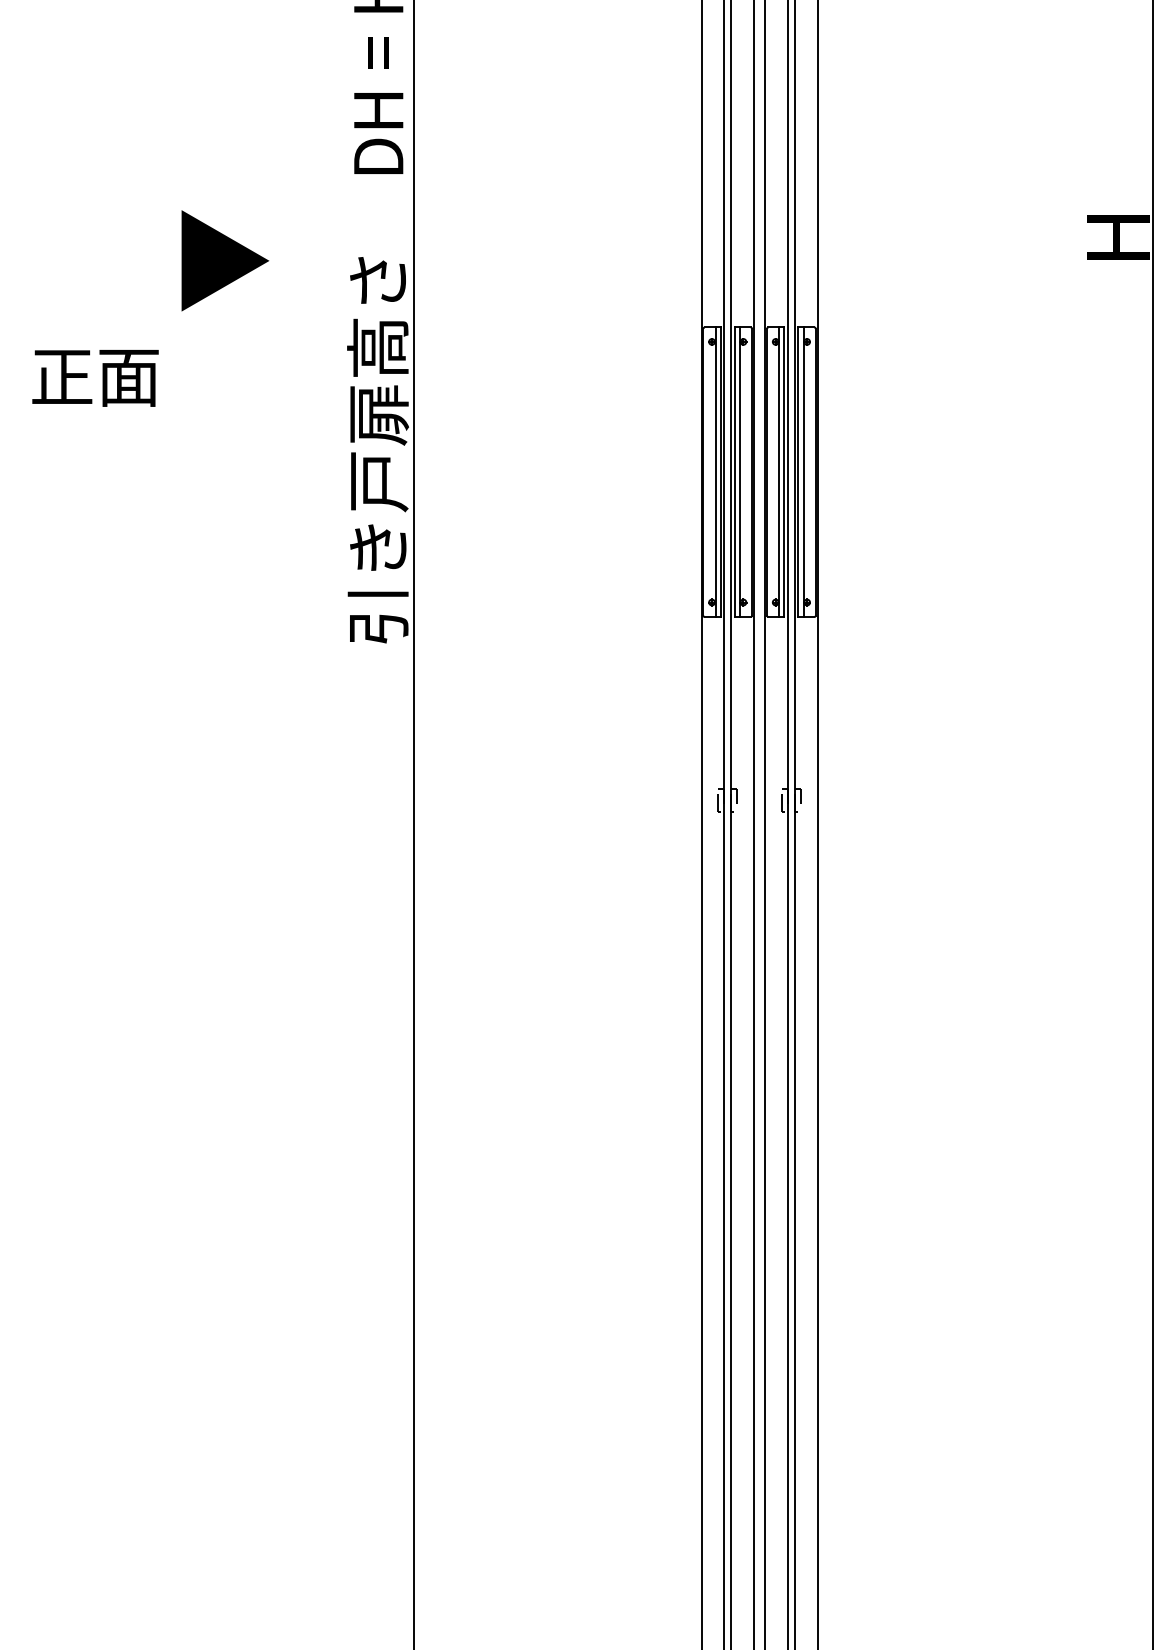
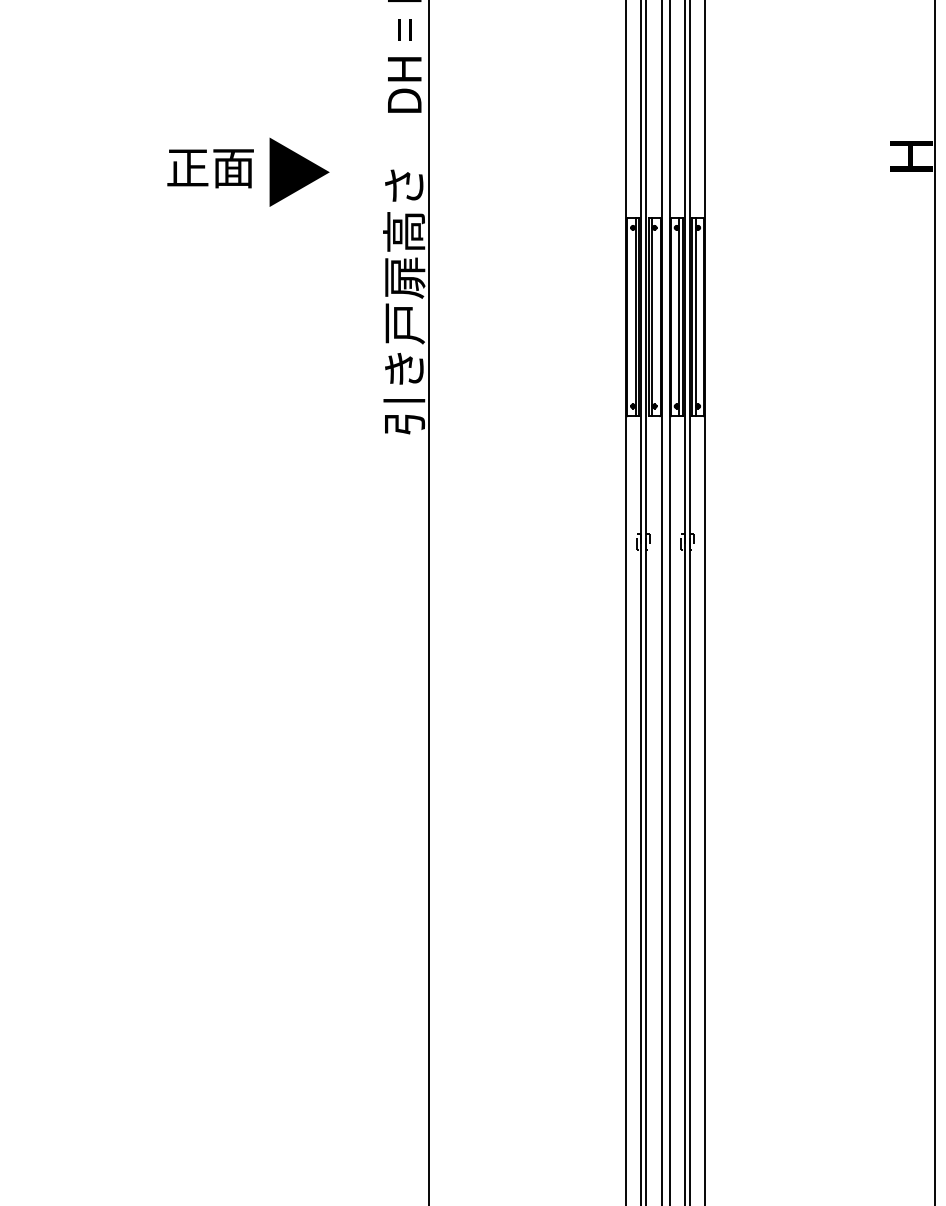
text: (95, 377) -> (210, 168), moved

